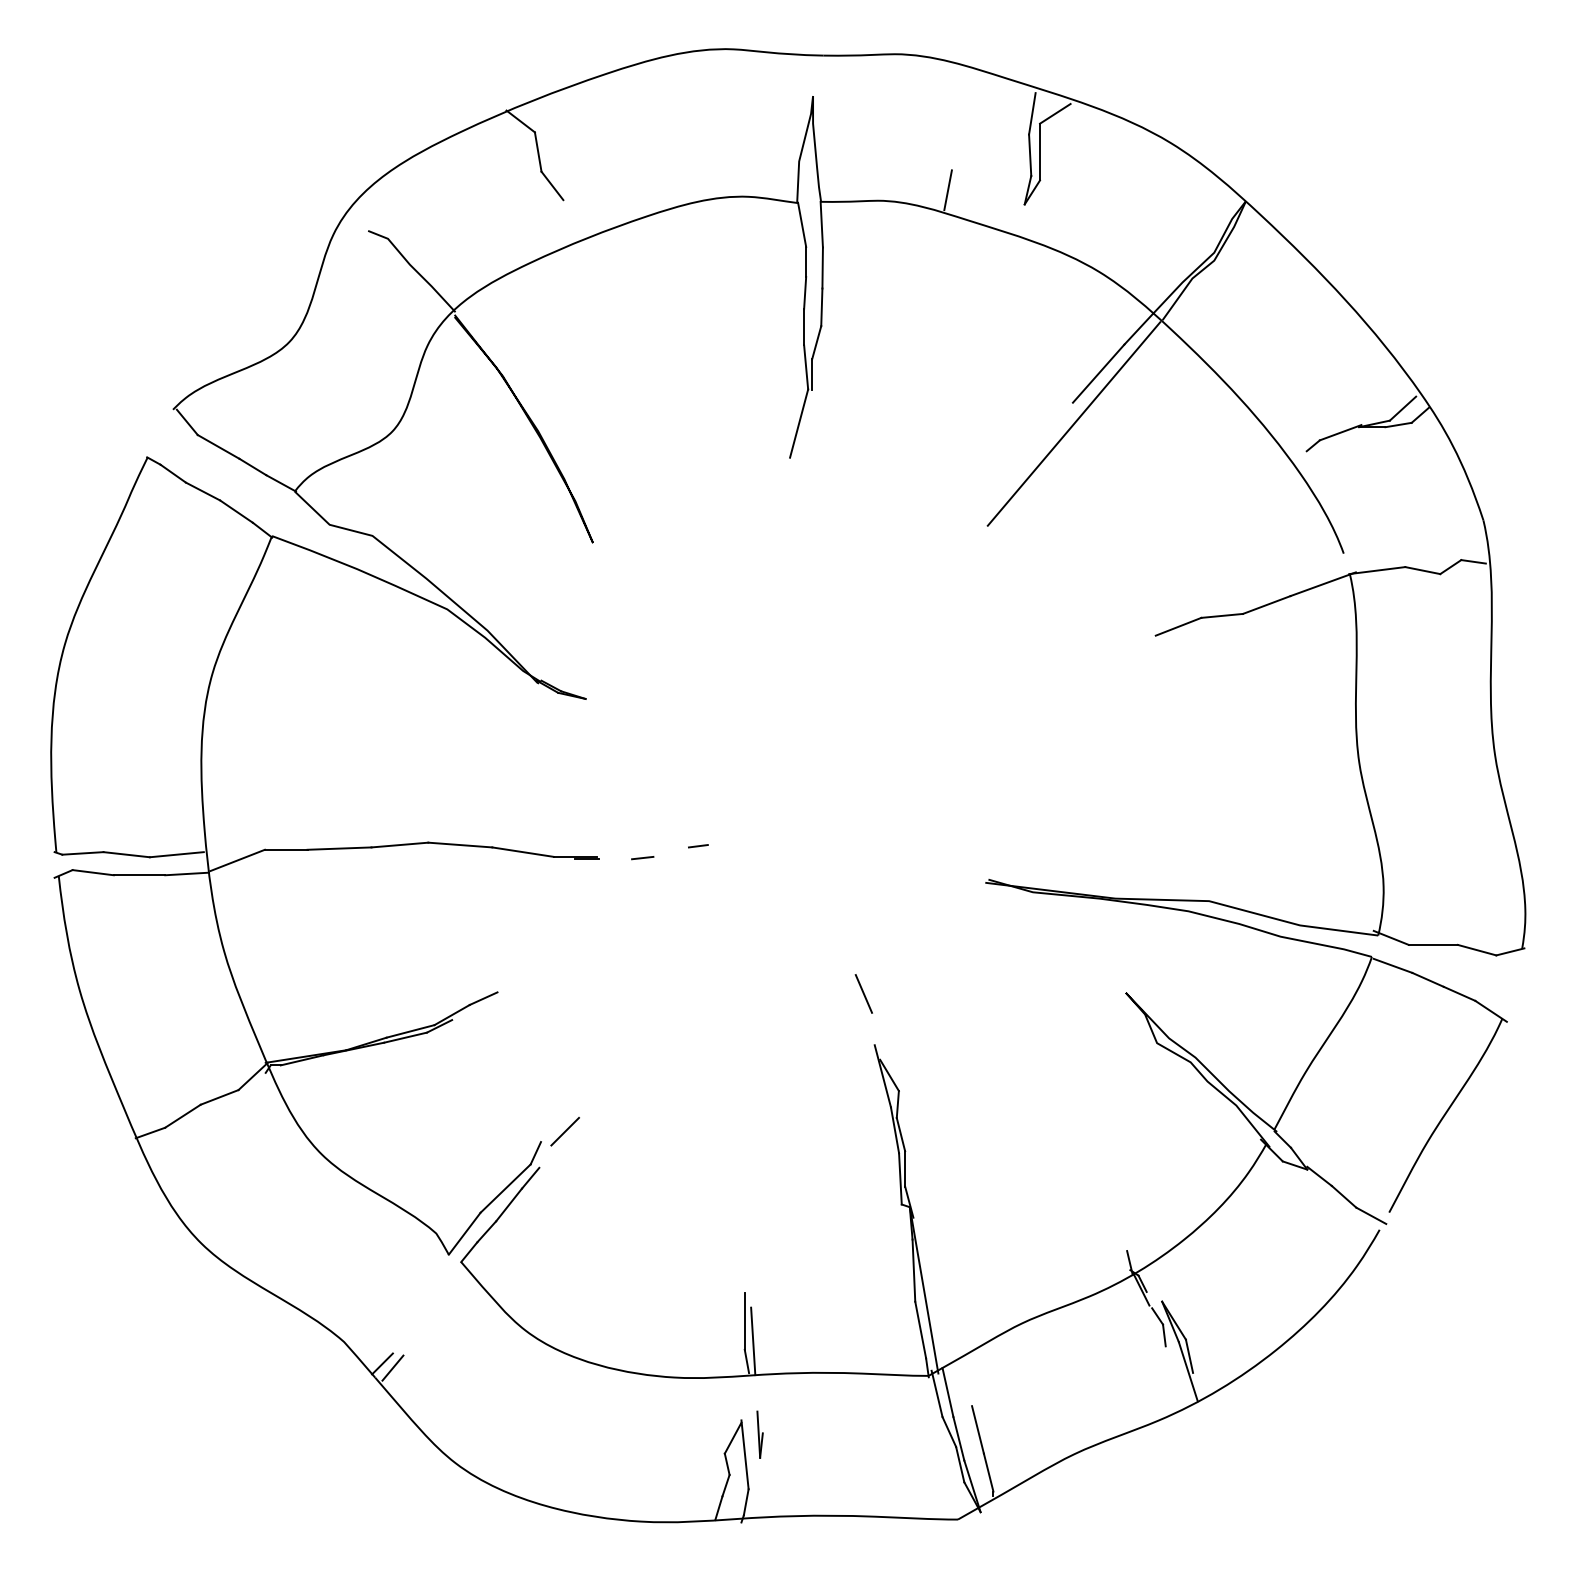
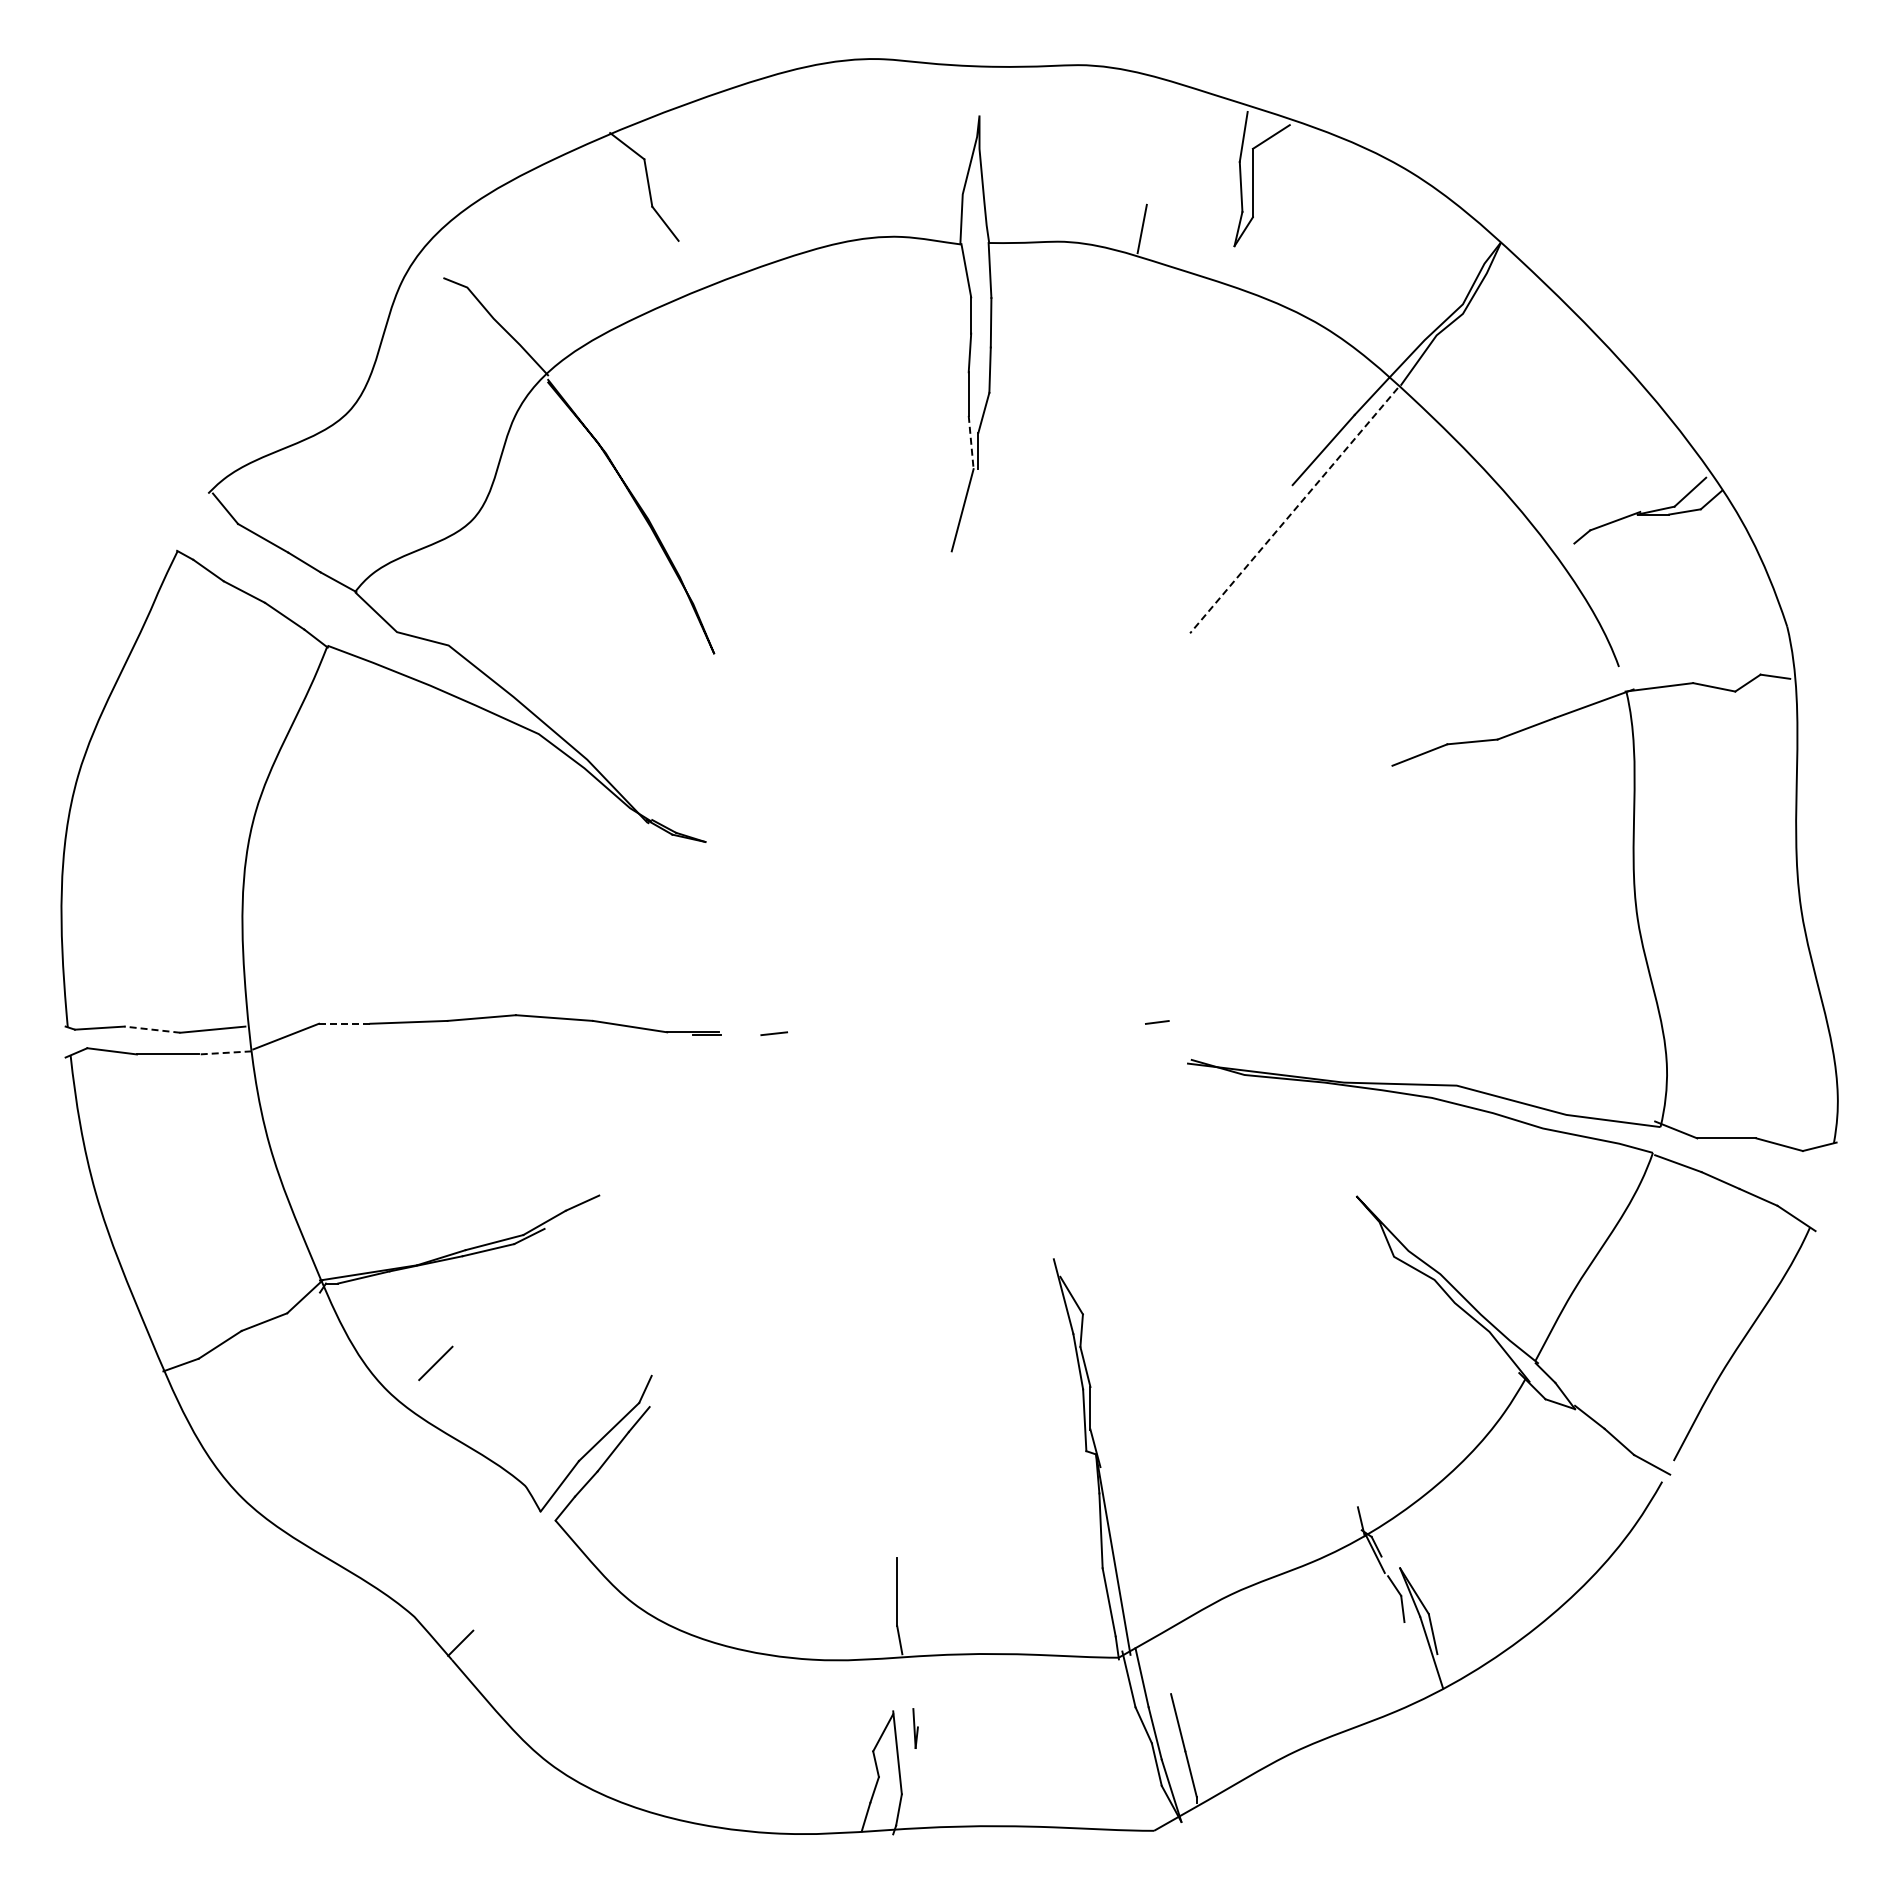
line: (806, 367) -> (971, 442), solid -> dashed
line: (1074, 423) -> (1294, 510), solid -> dashed
line: (698, 846) -> (1157, 1022), moved
line: (286, 849) -> (344, 1023), solid -> dashed
line: (125, 854) -> (151, 1029), solid -> dashed
line: (186, 873) -> (224, 1052), solid -> dashed
line: (863, 993) -> (1040, 1197), removed
line: (564, 1131) -> (435, 1363), moved
line: (752, 1340) -> (906, 1615), removed
line: (392, 1368) -> (472, 1648), removed
part: (759, 1434) -> (915, 1728), size x0.7

